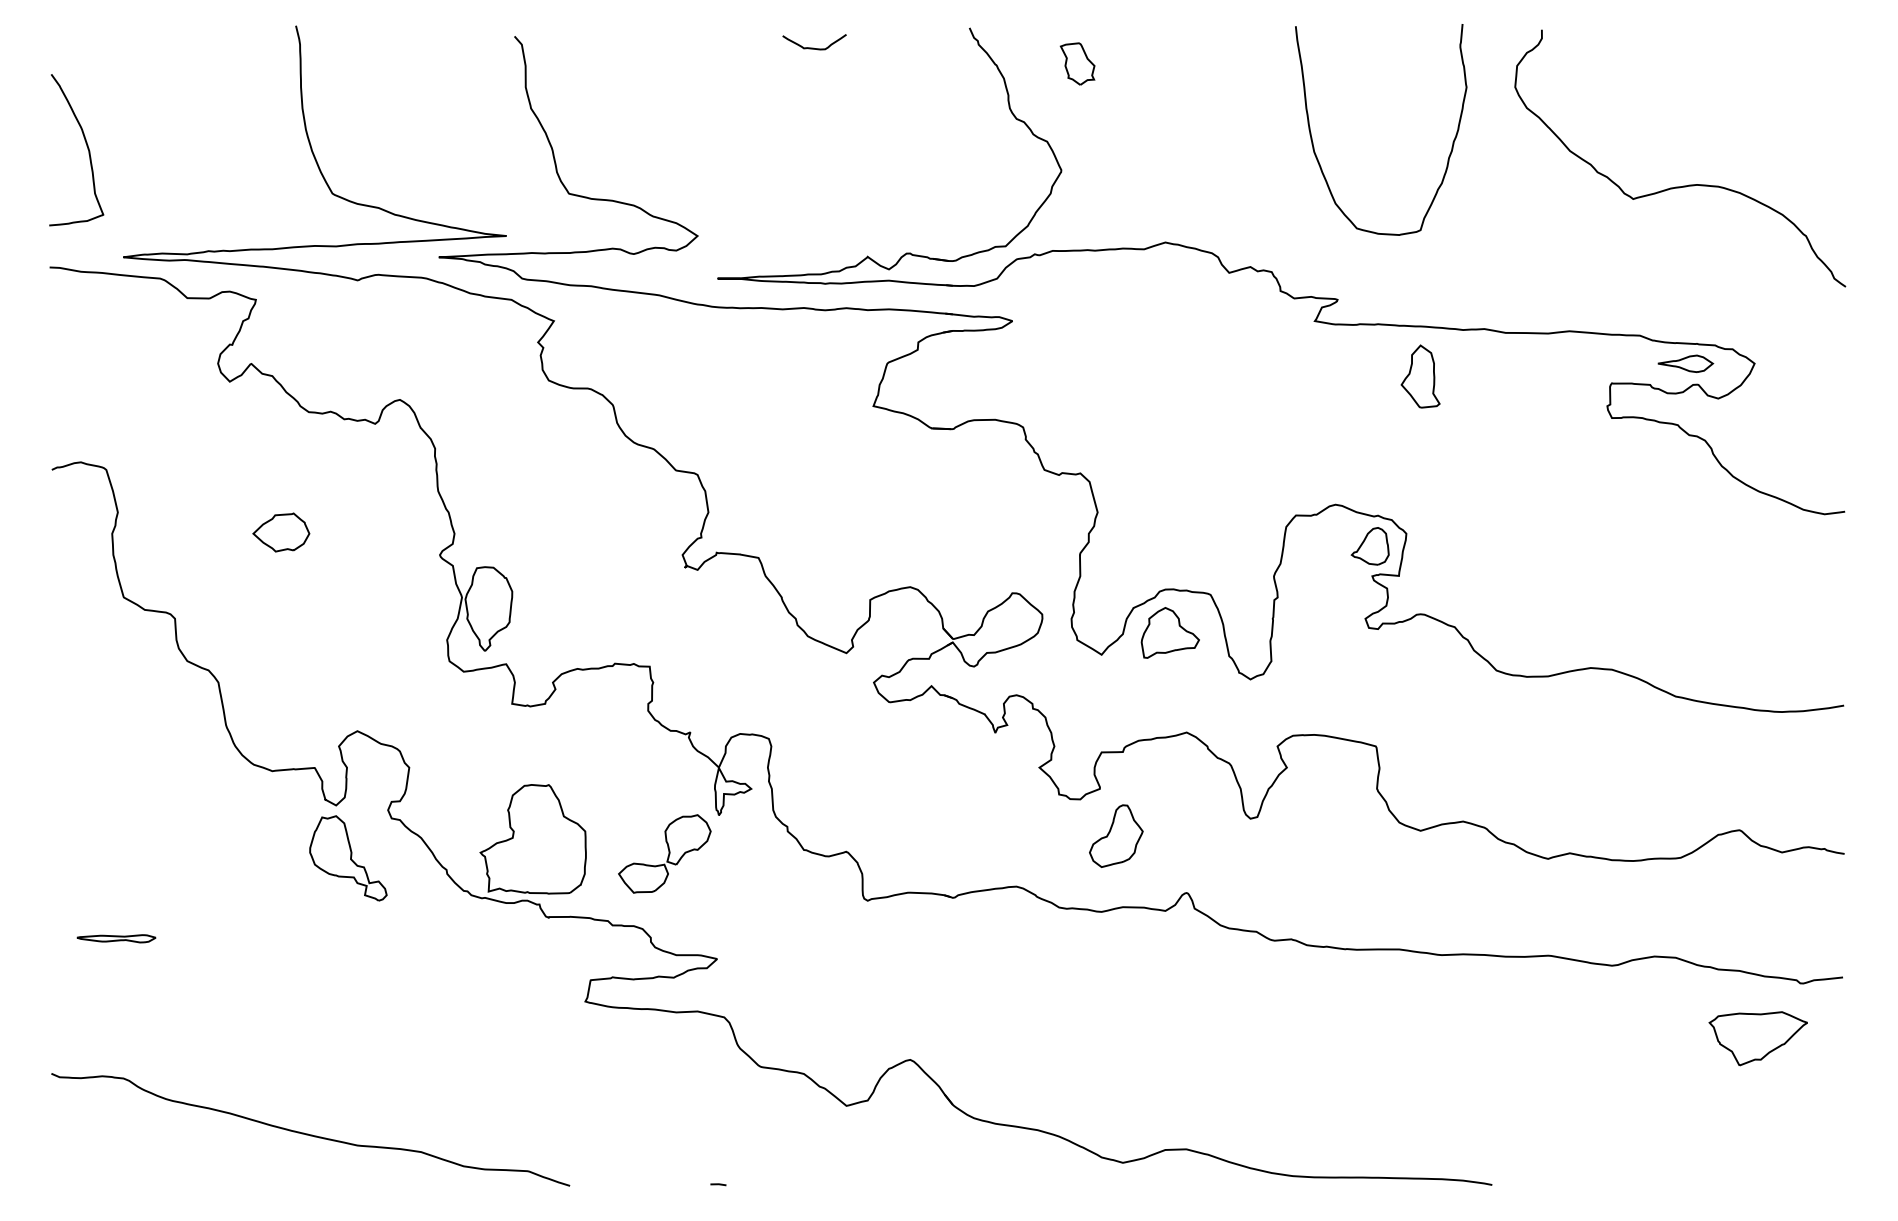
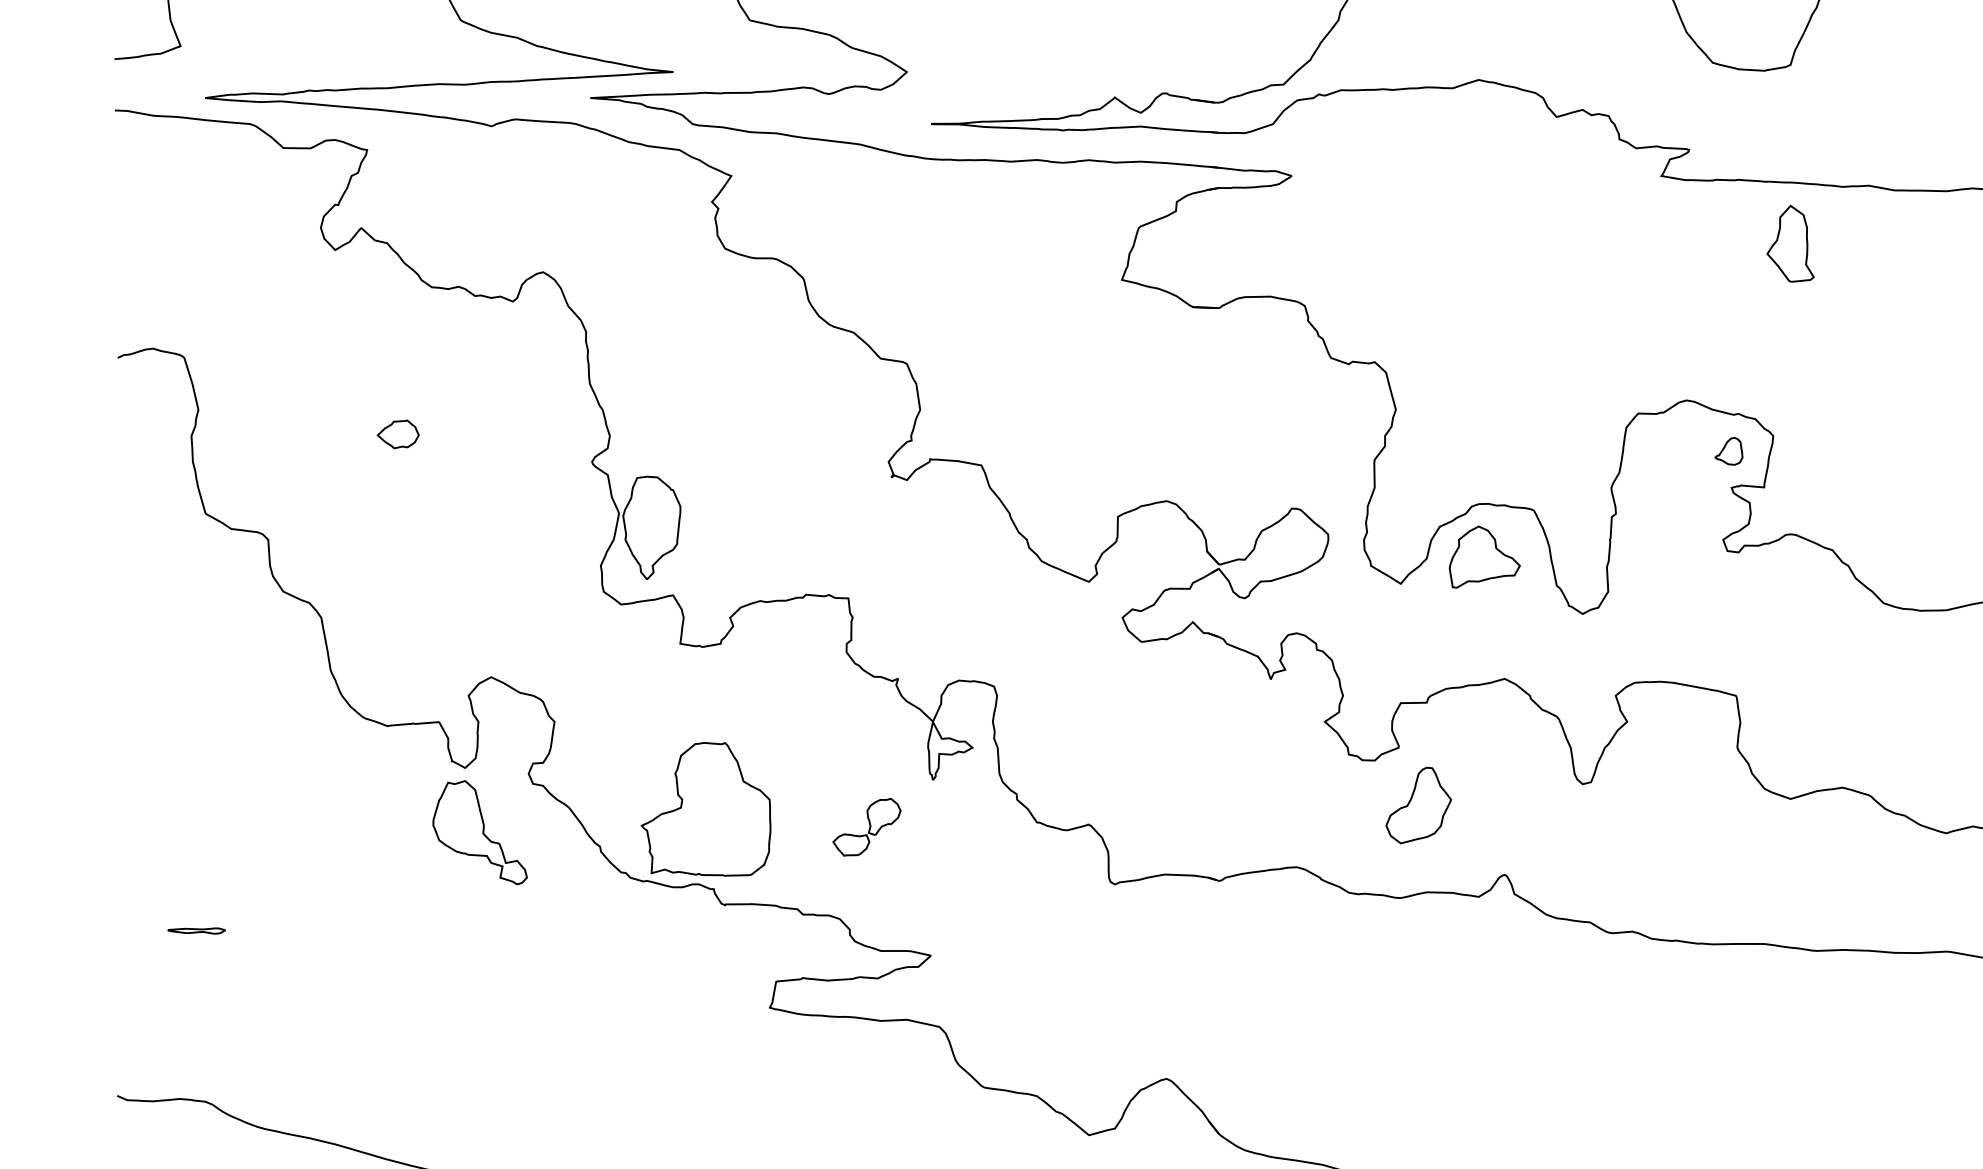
part: (281, 532) -> (398, 434), size x0.6
part: (1369, 546) -> (1728, 451), size x0.6
part: (664, 853) -> (866, 826), size x0.6
part: (116, 938) -> (196, 930), size x0.6

